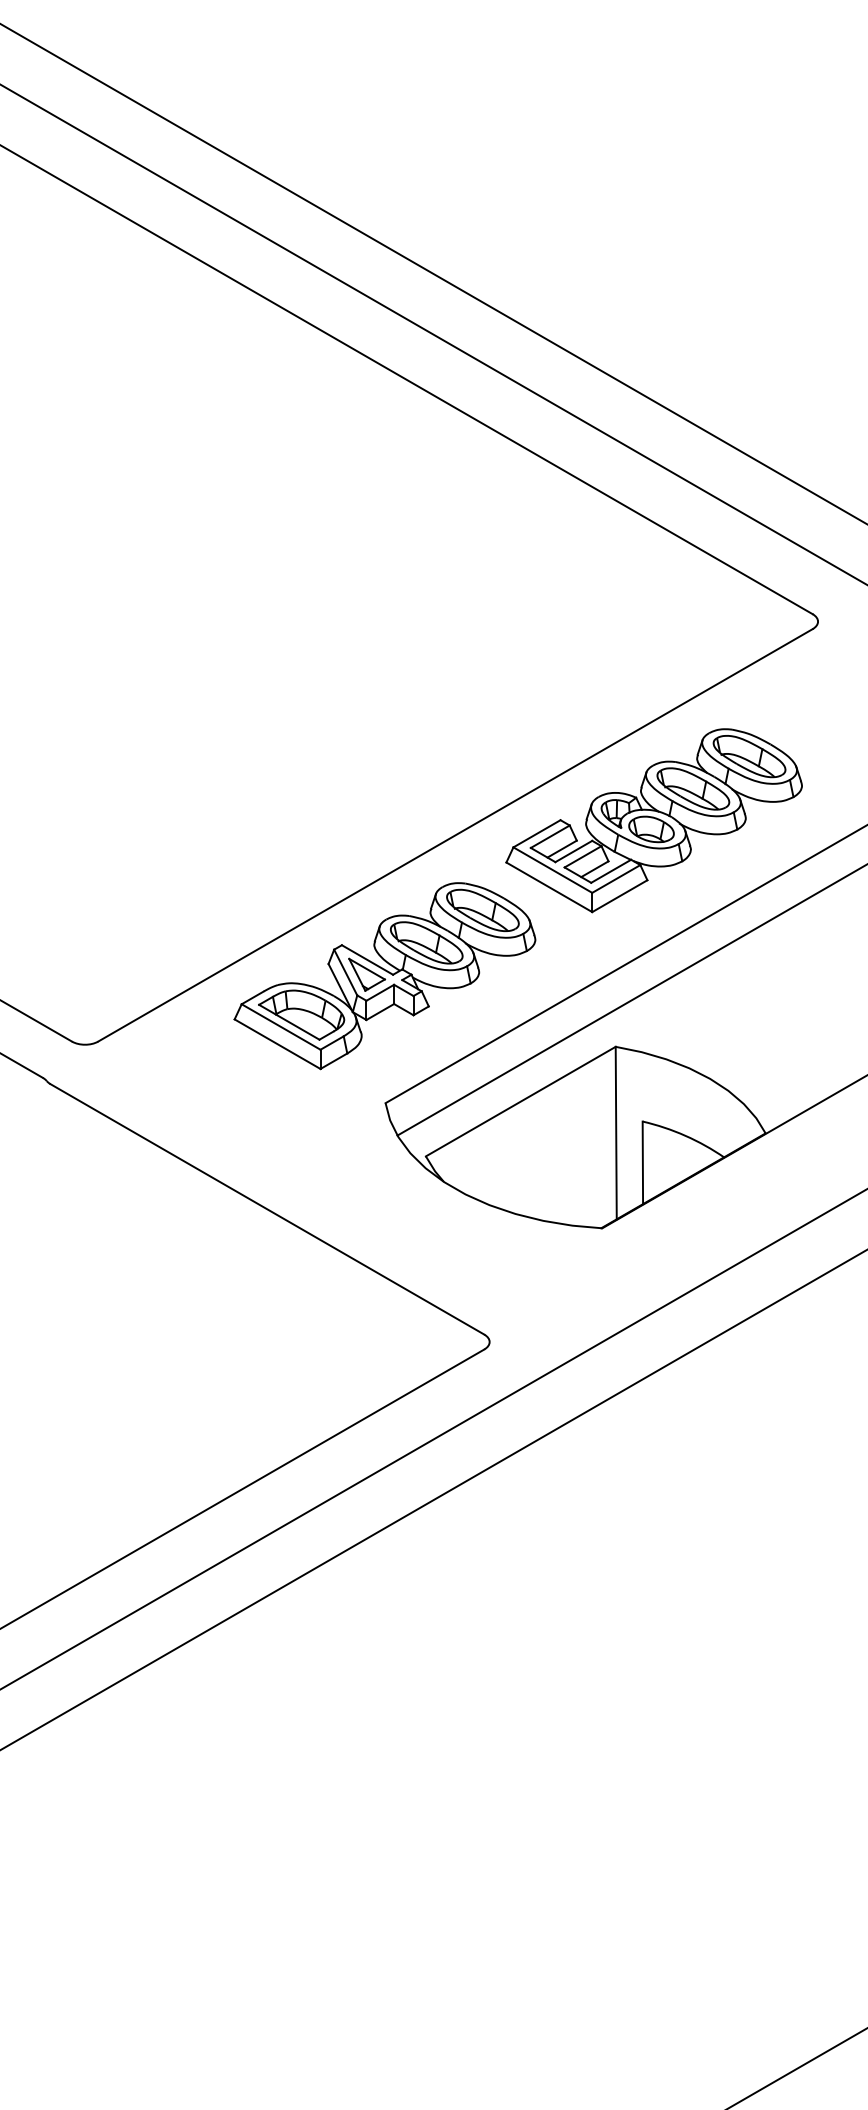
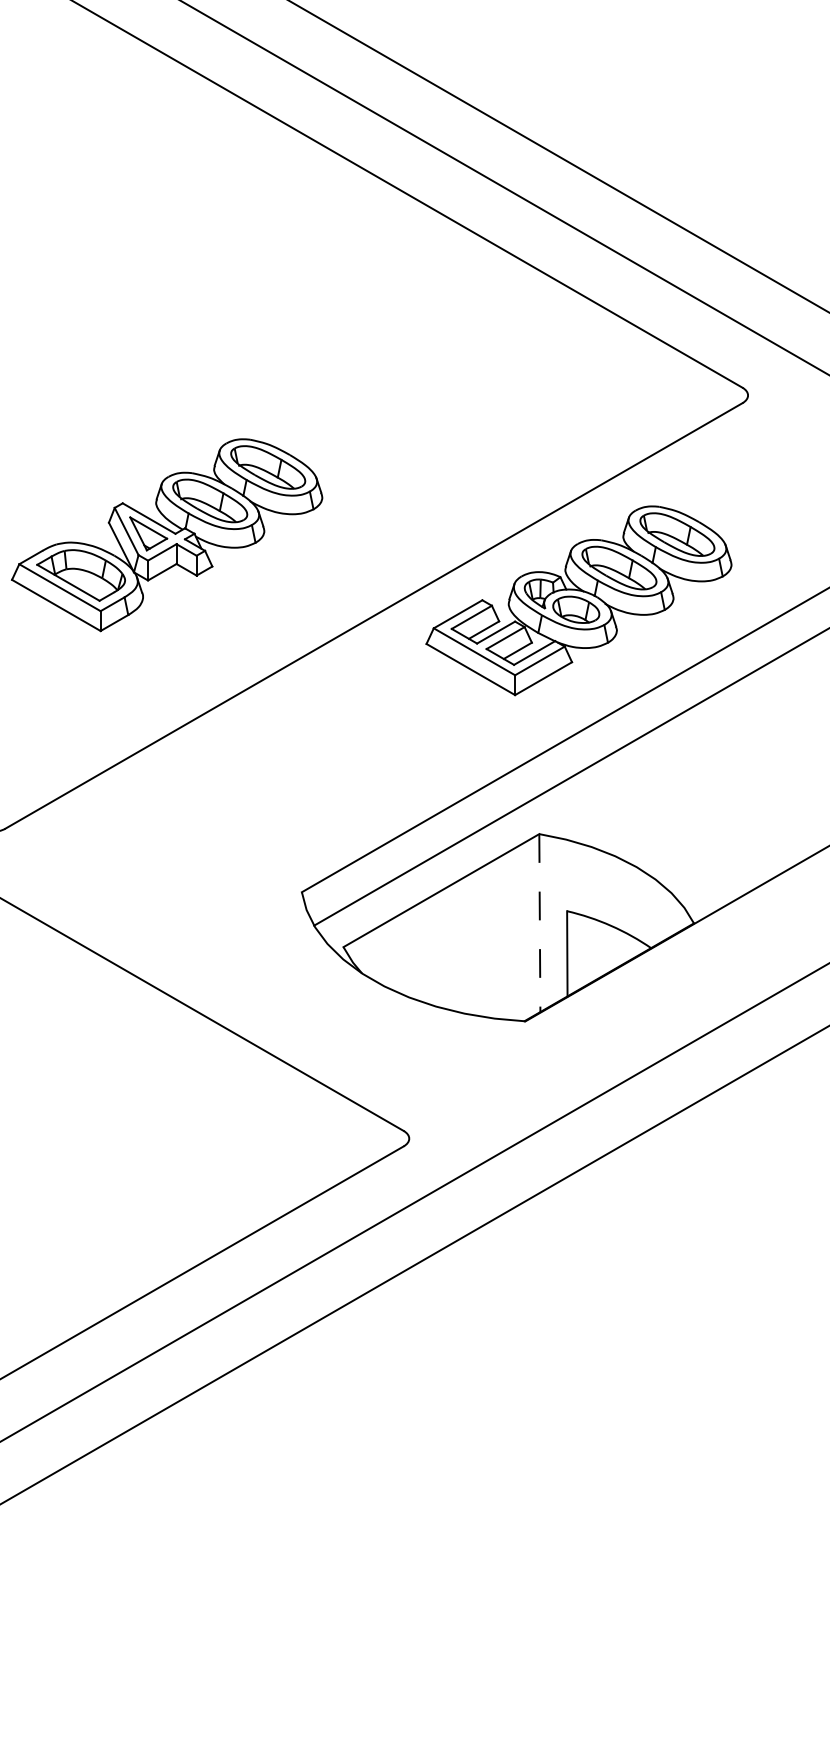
part: (384, 976) -> (166, 535), moved
line: (616, 1133) -> (540, 923), solid -> dashed

